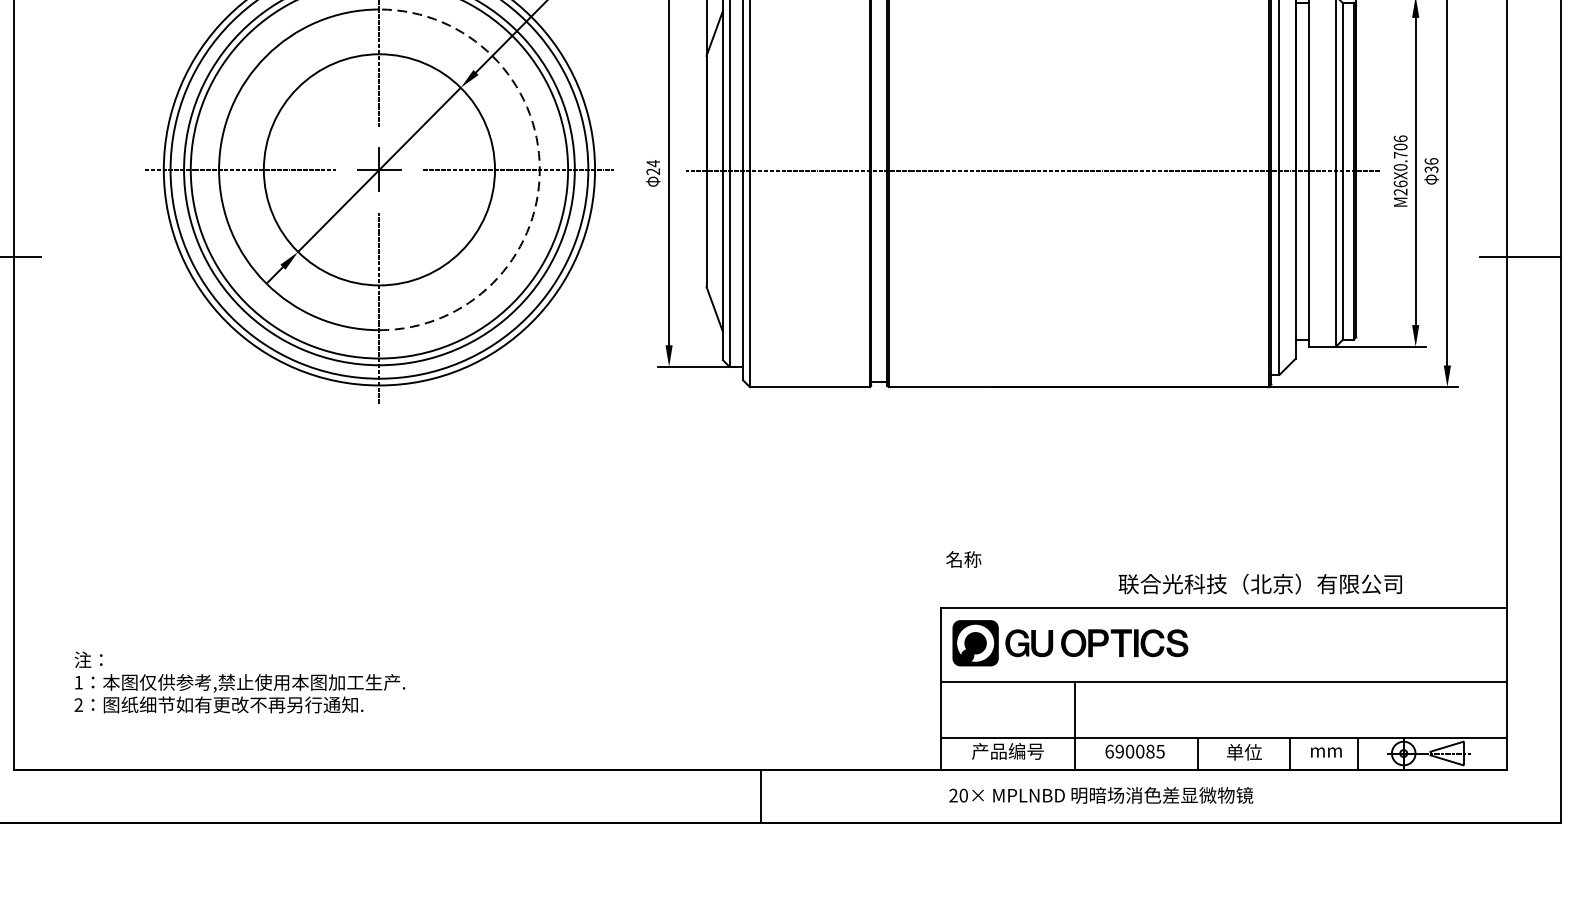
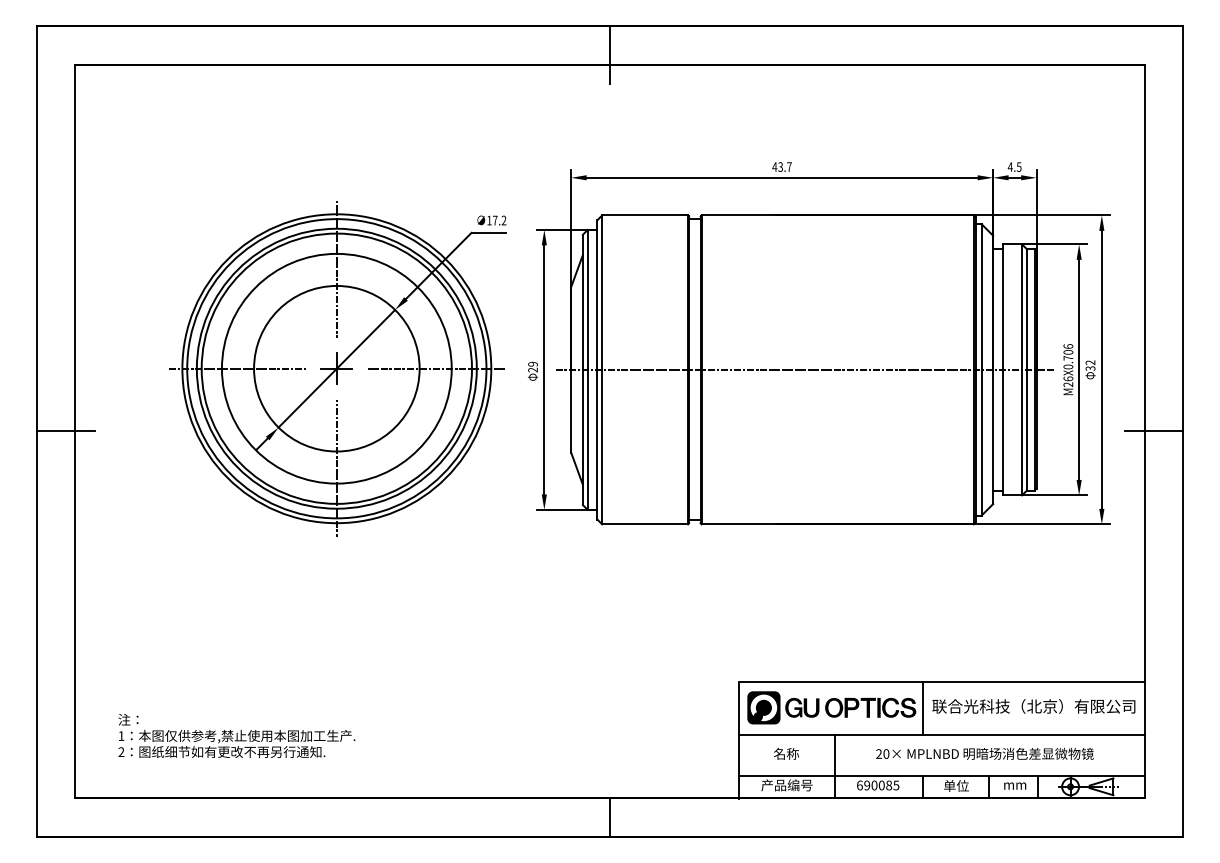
text: (1431, 161) -> (1090, 362), 36 -> 32
text: (652, 162) -> (532, 363), 24 -> 29
arc: (539, 169) -> (451, 368), dashed -> solid
text: (963, 558) -> (786, 753), moved
text: (1259, 584) -> (1033, 706), moved
line: (1198, 644) -> (923, 708), added
text: (1100, 794) -> (984, 753), moved

